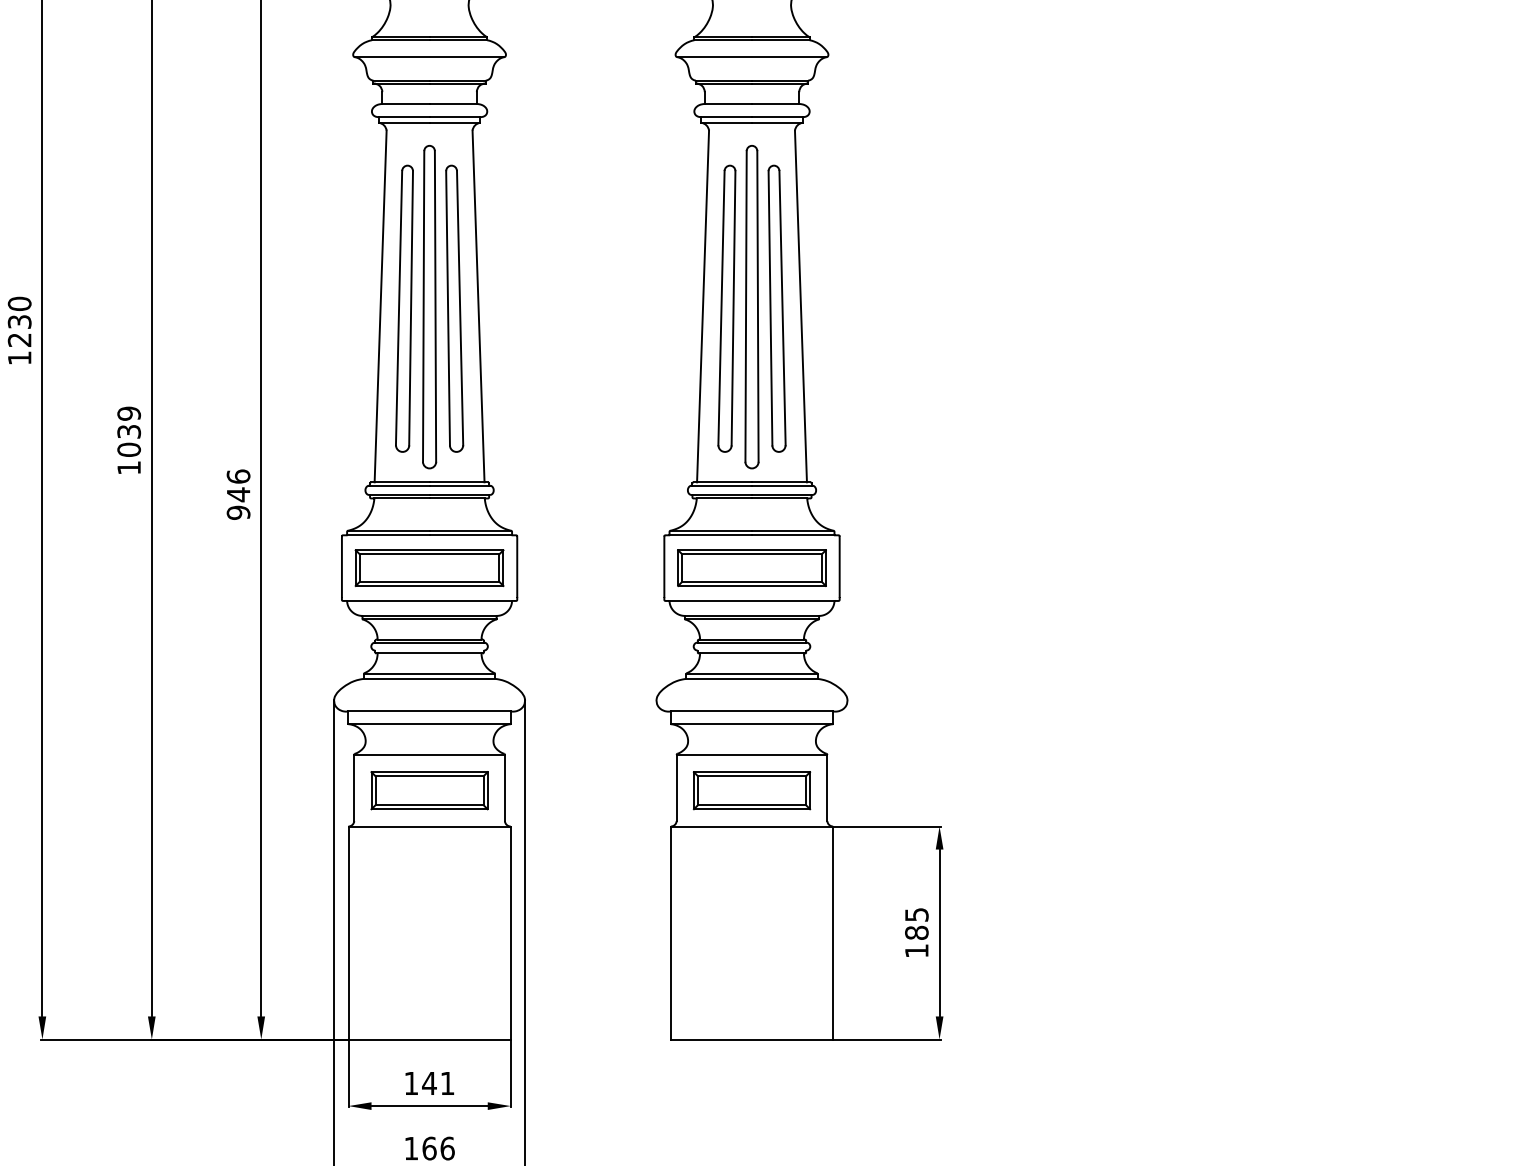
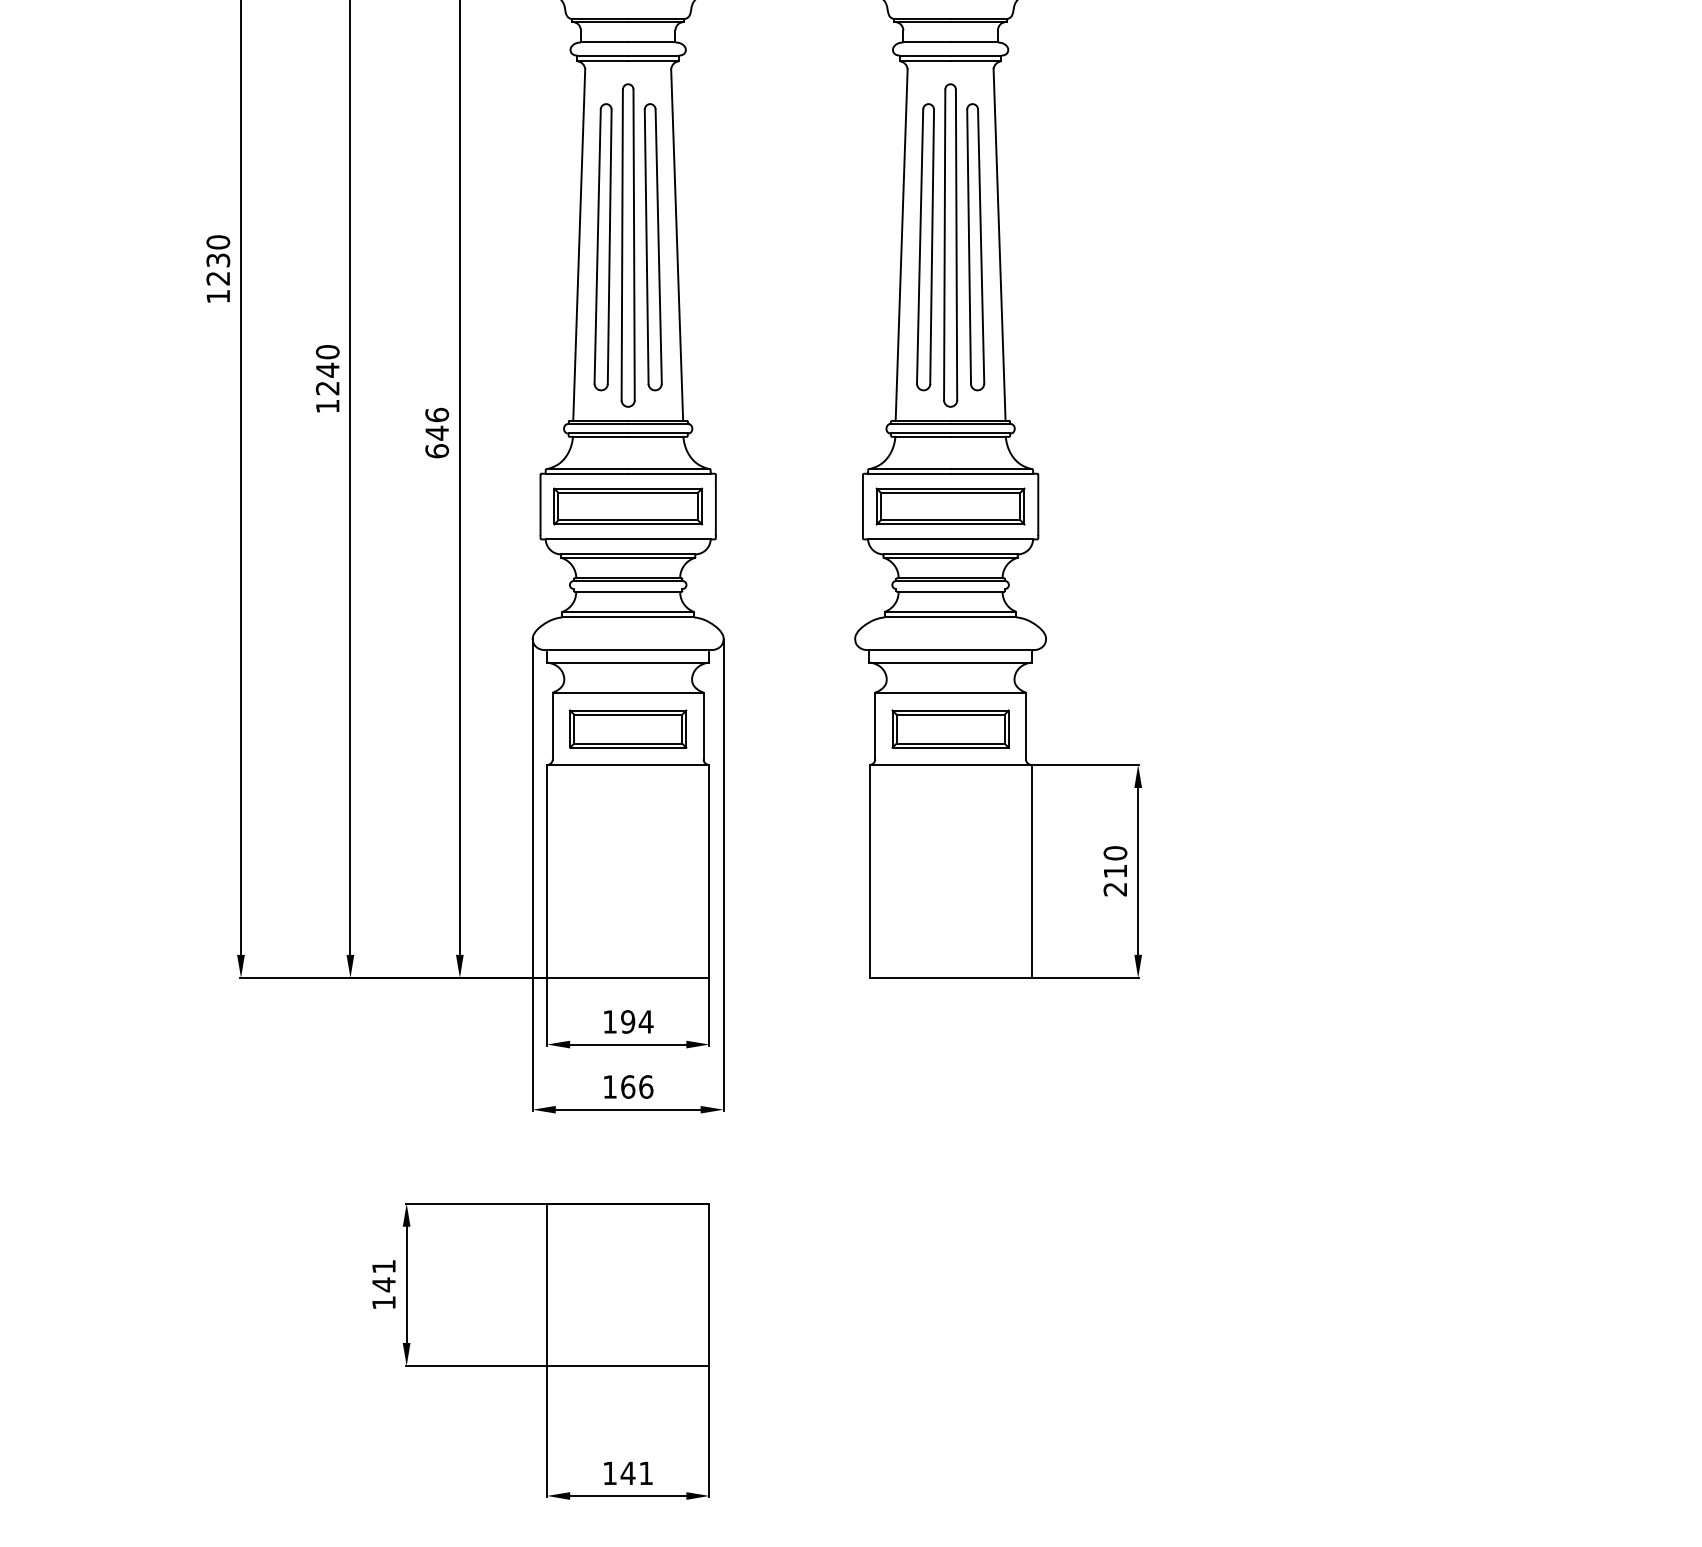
text: (128, 432) -> (327, 370), 1039 -> 1240
text: (238, 513) -> (437, 451), 946 -> 646
text: (916, 933) -> (1115, 871), 185 -> 210
text: (437, 1083) -> (636, 1021), 141 -> 194

